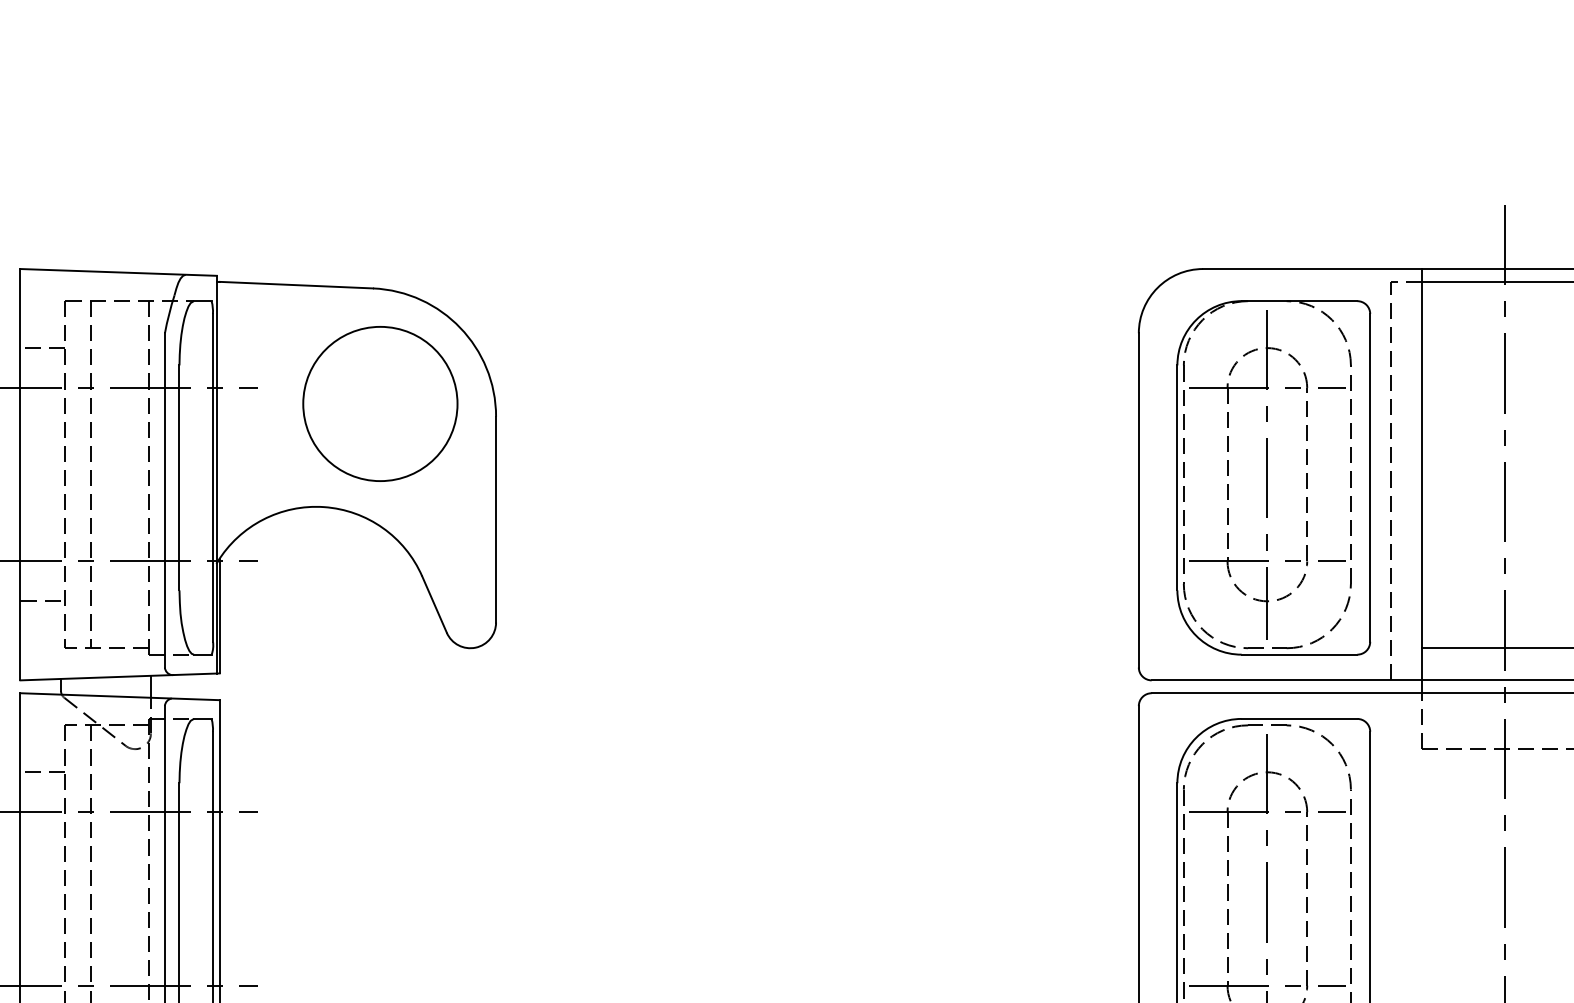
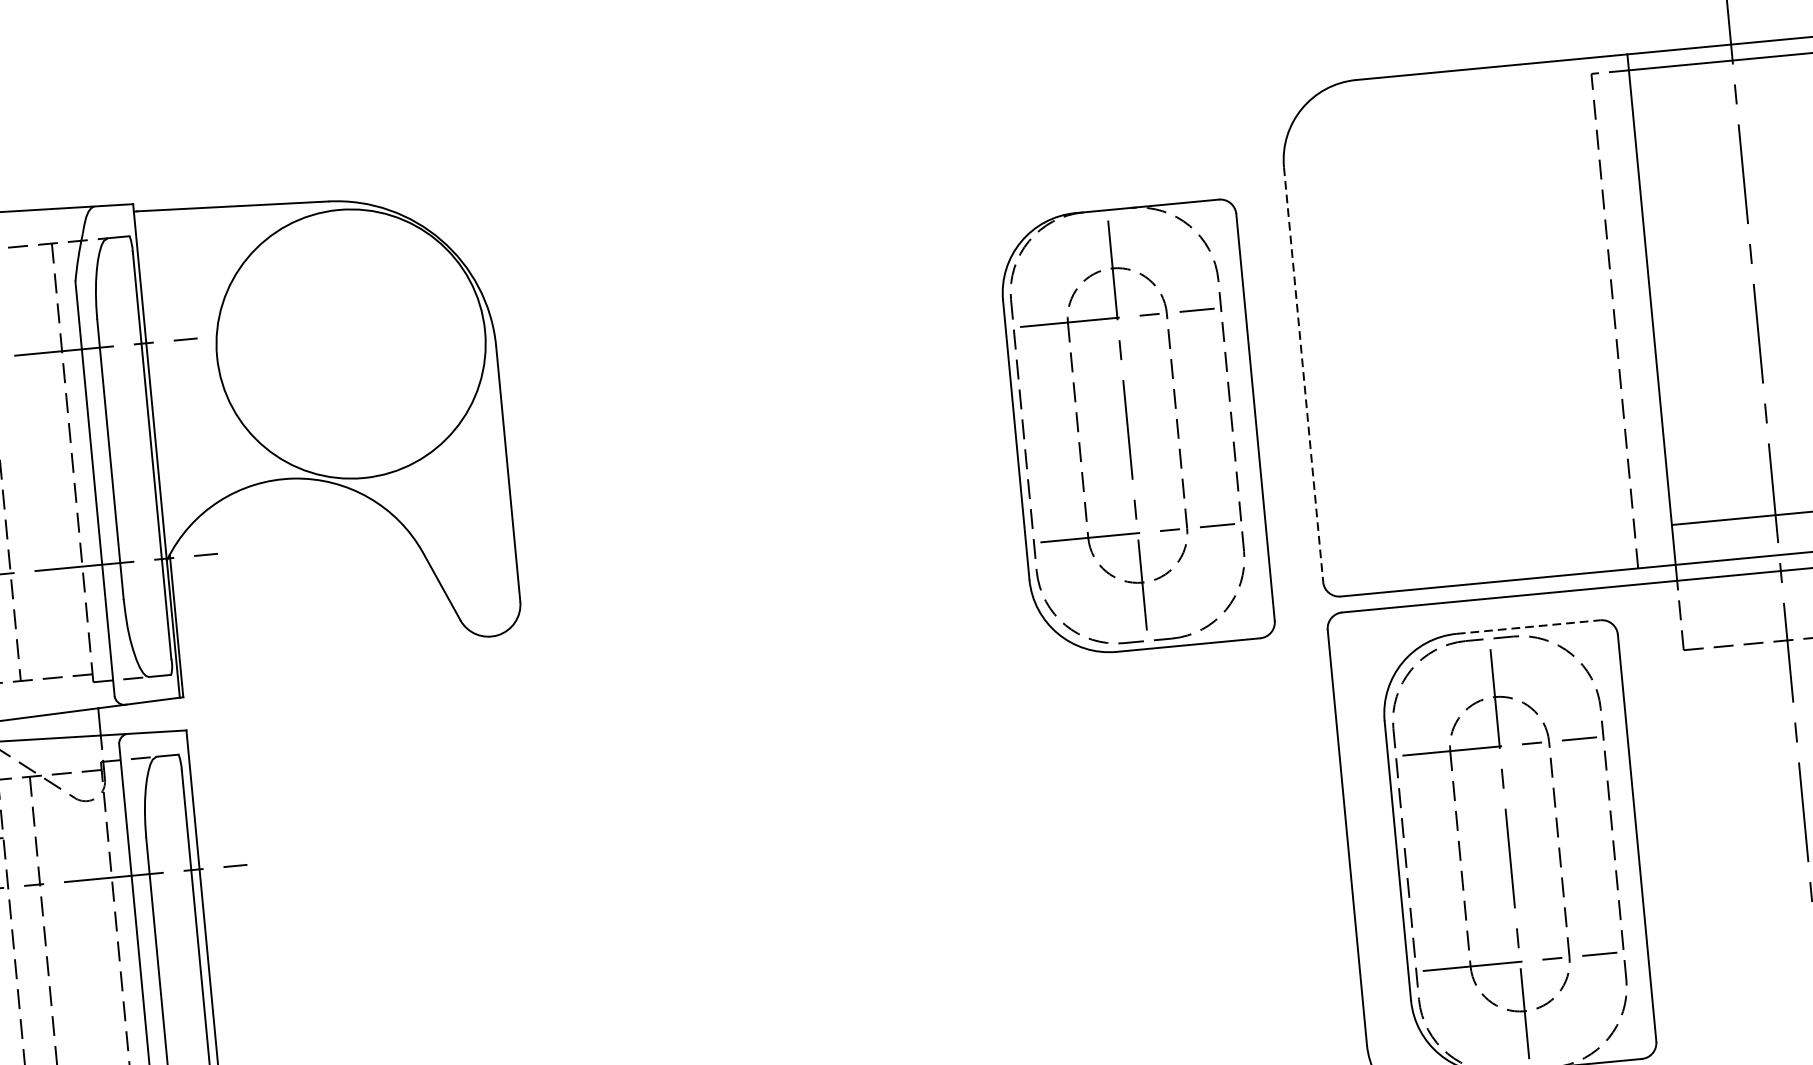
circle: (380, 403) -> (351, 343), size x1.4
part: (1273, 477) -> (1135, 428), moved
line: (1138, 500) -> (1303, 374), solid -> dashed
line: (1299, 718) -> (1528, 626), solid -> dashed

